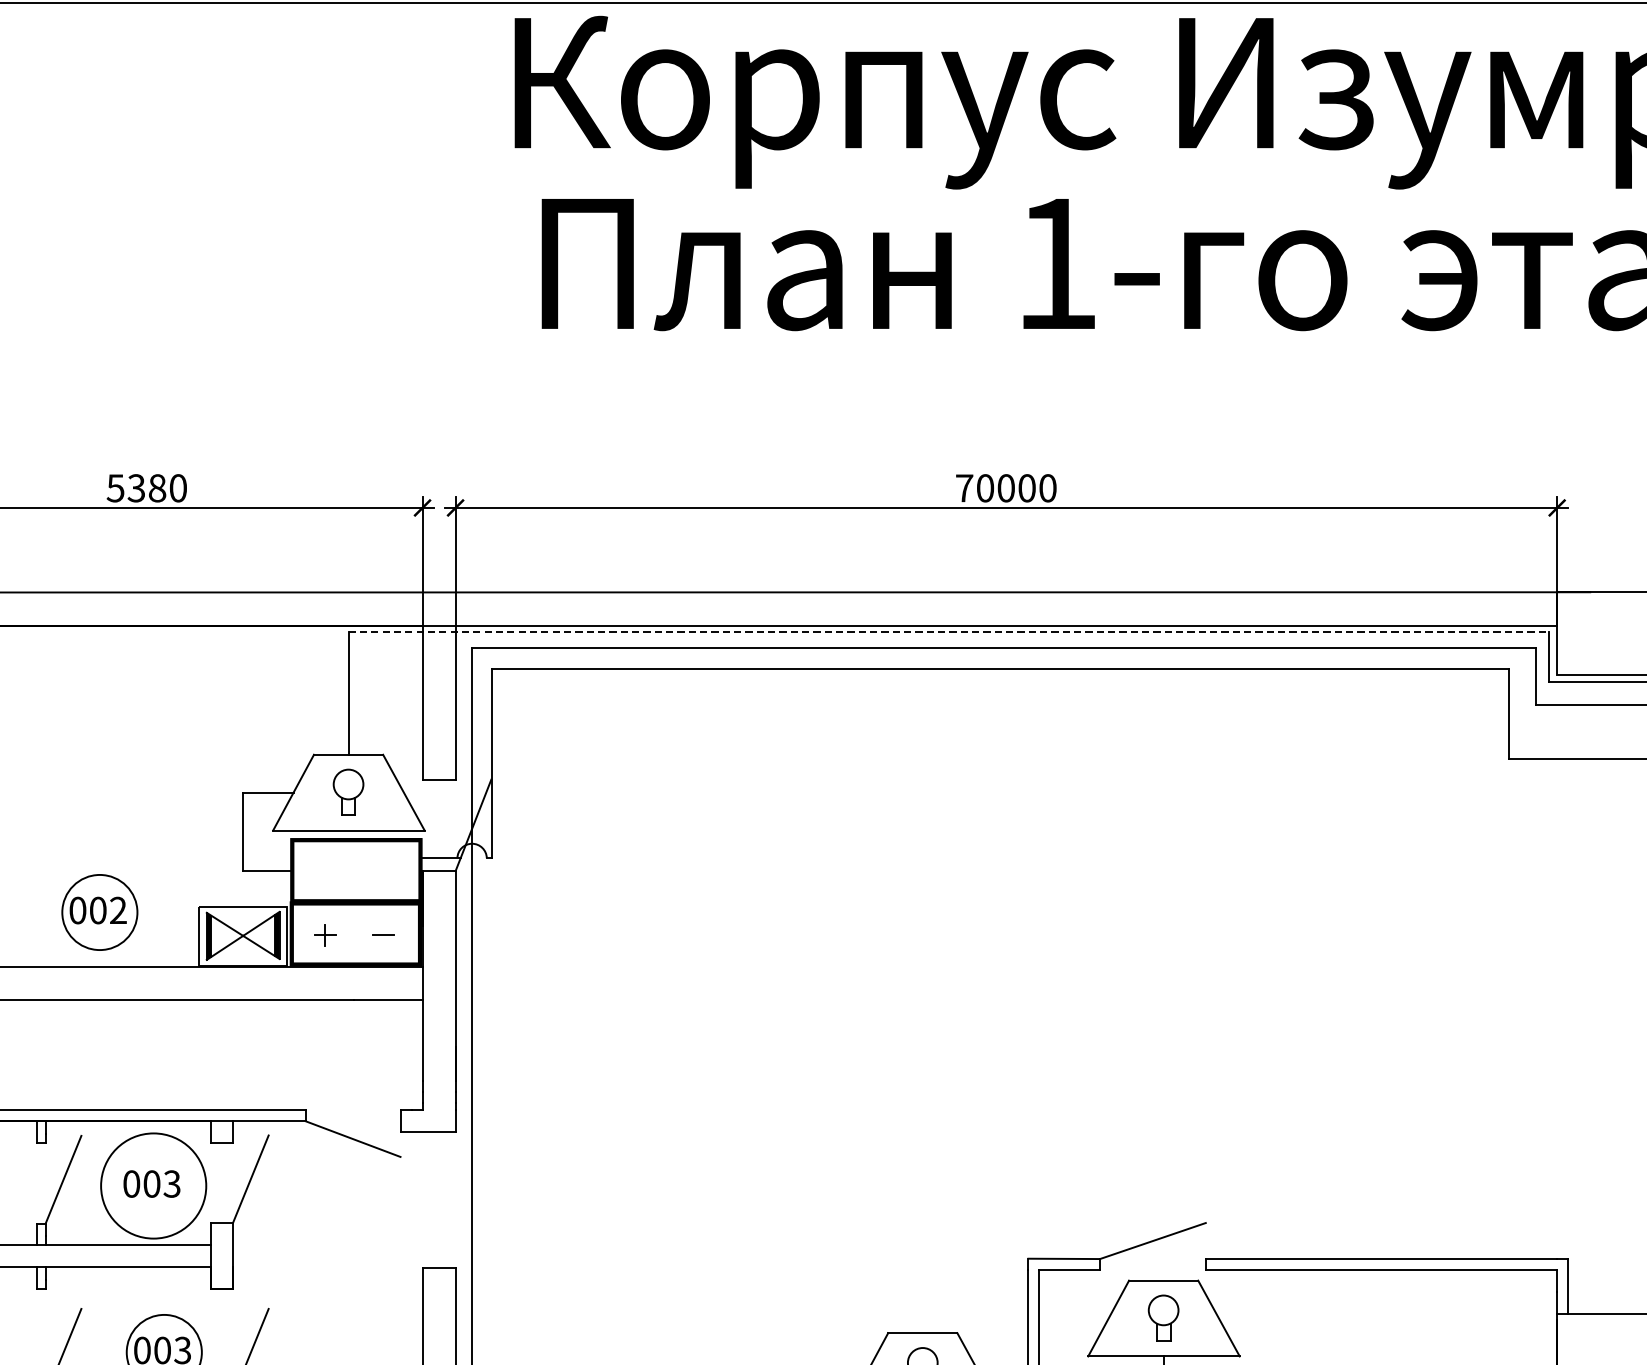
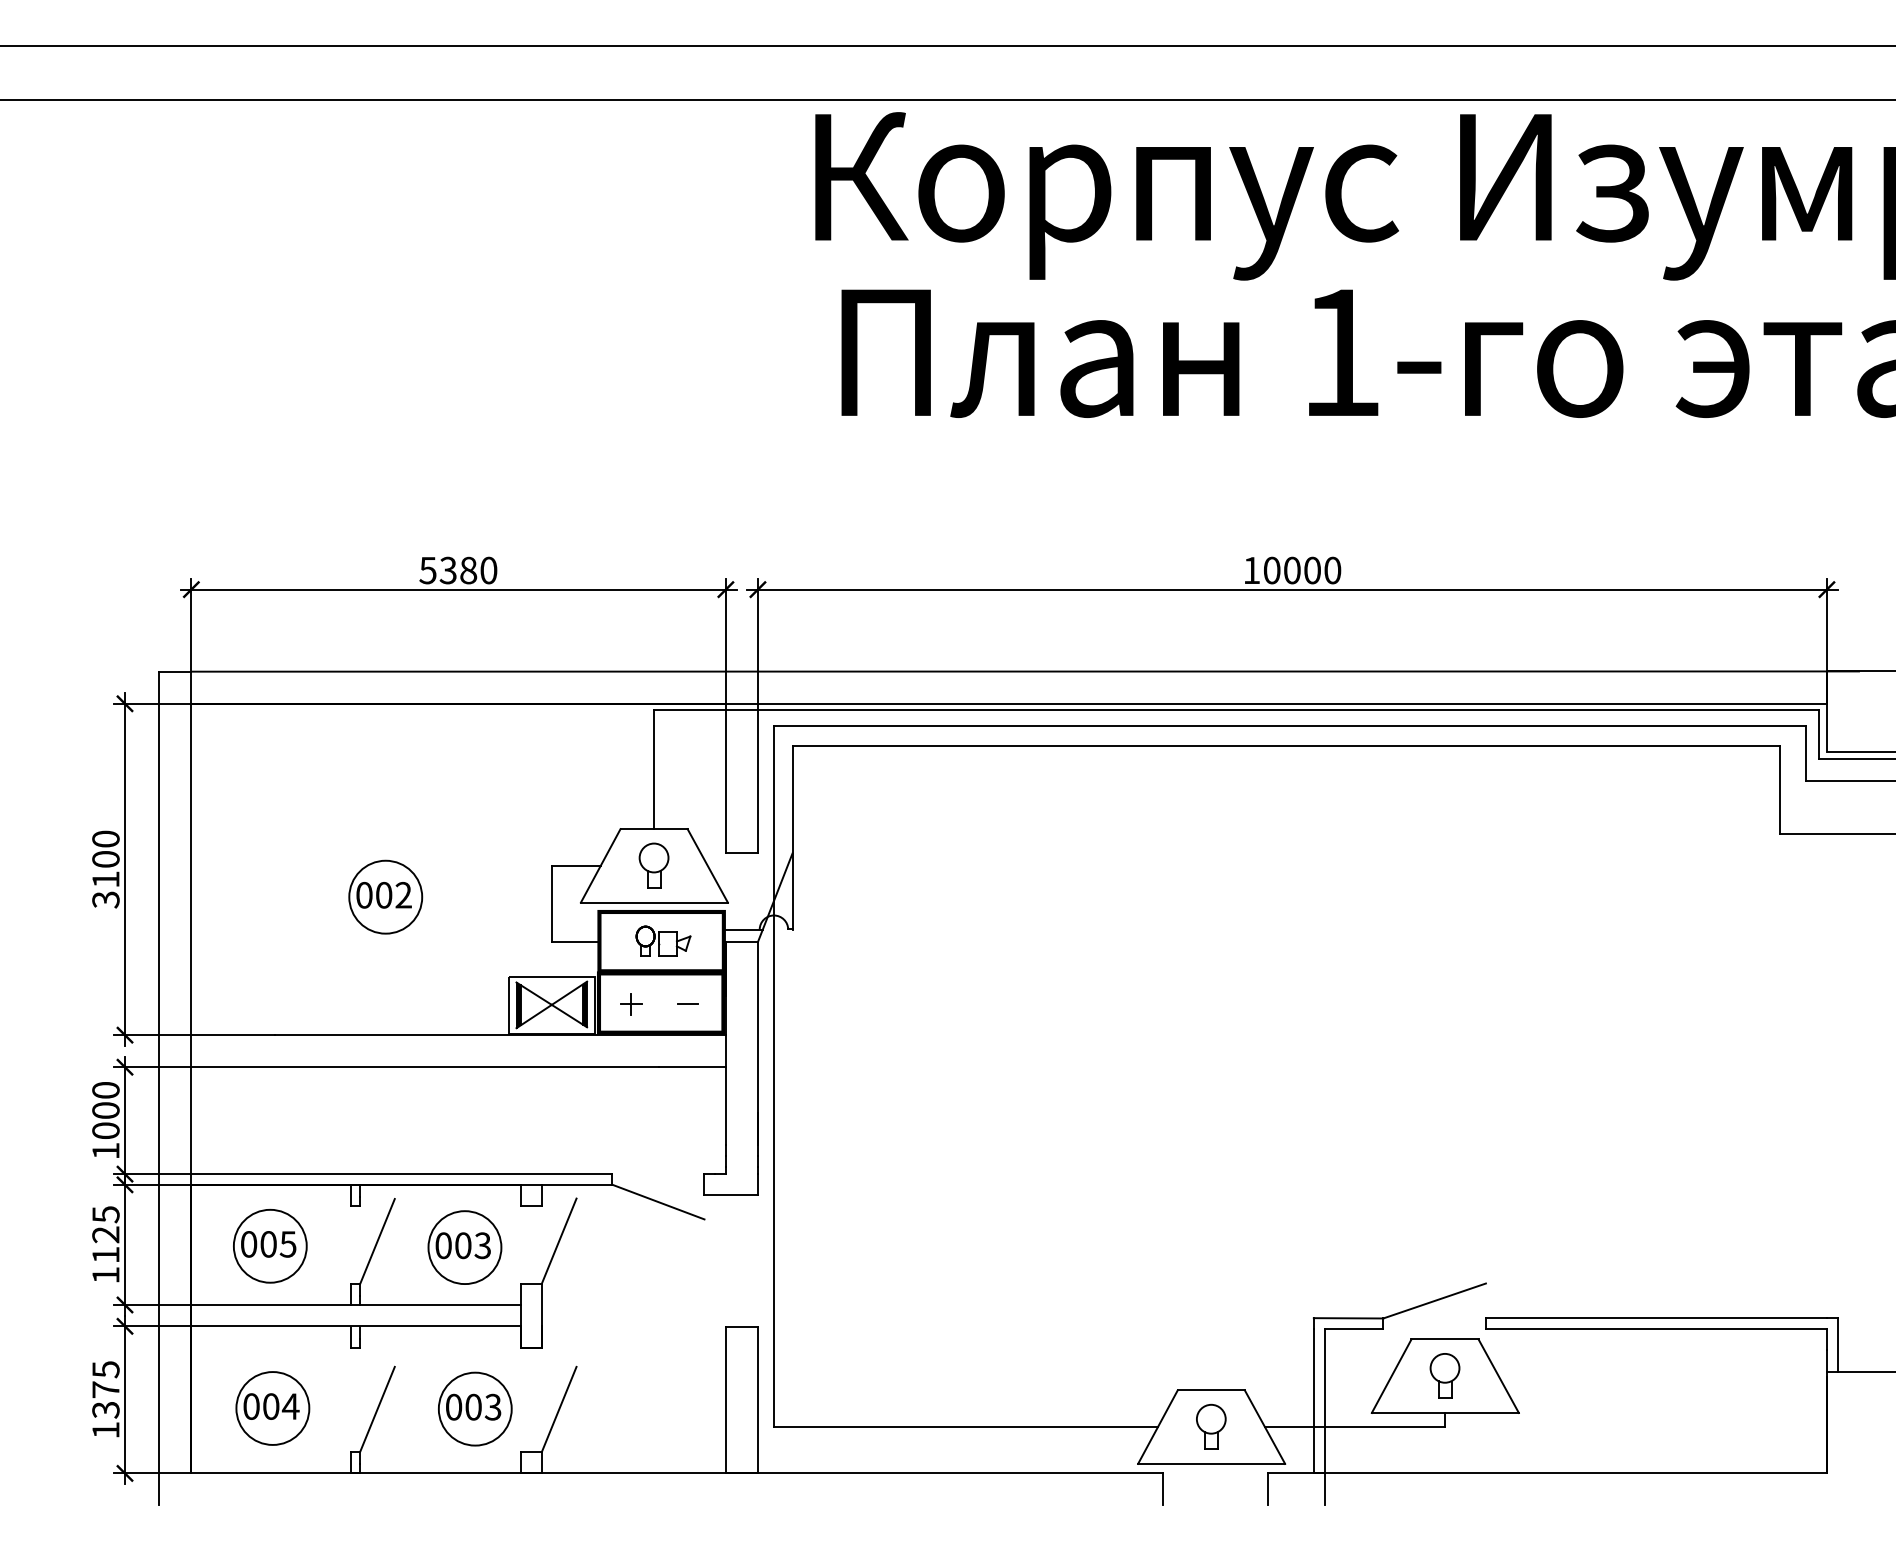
text: (964, 488) -> (1251, 570), 70000 -> 10000
line: (948, 632) -> (1236, 710), dashed -> solid
part: (358, 869) -> (663, 940), added
part: (99, 911) -> (385, 896), moved
circle: (153, 1185) -> (464, 1247), size x0.71

